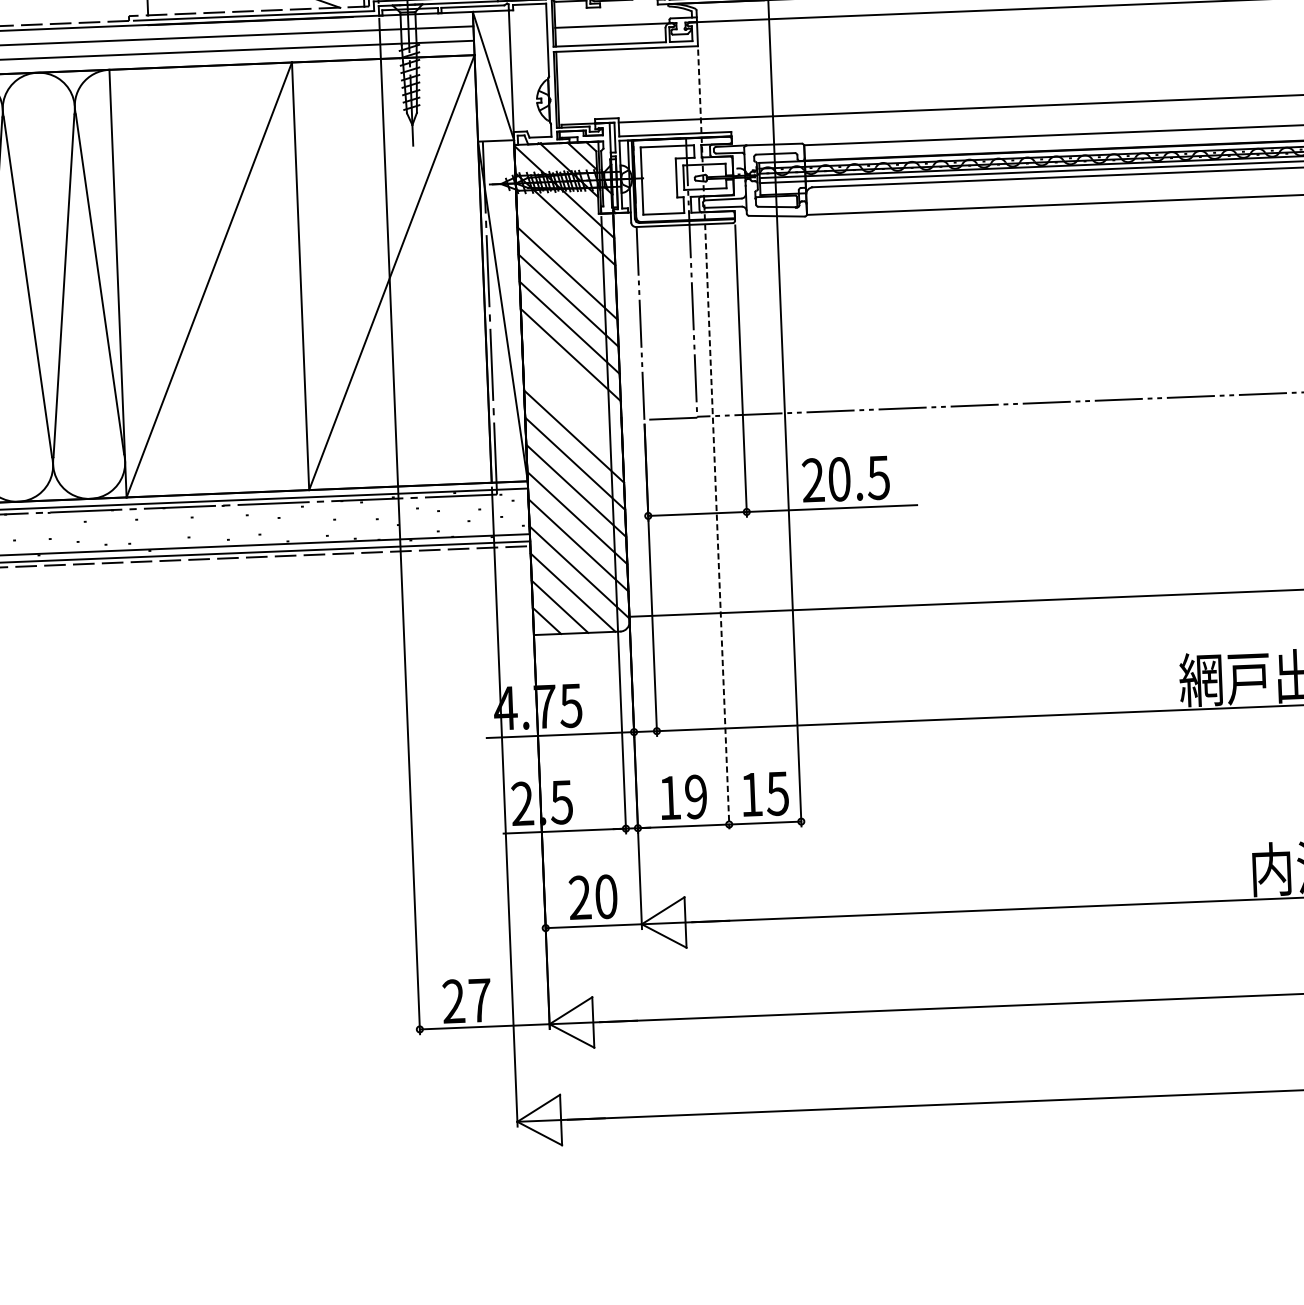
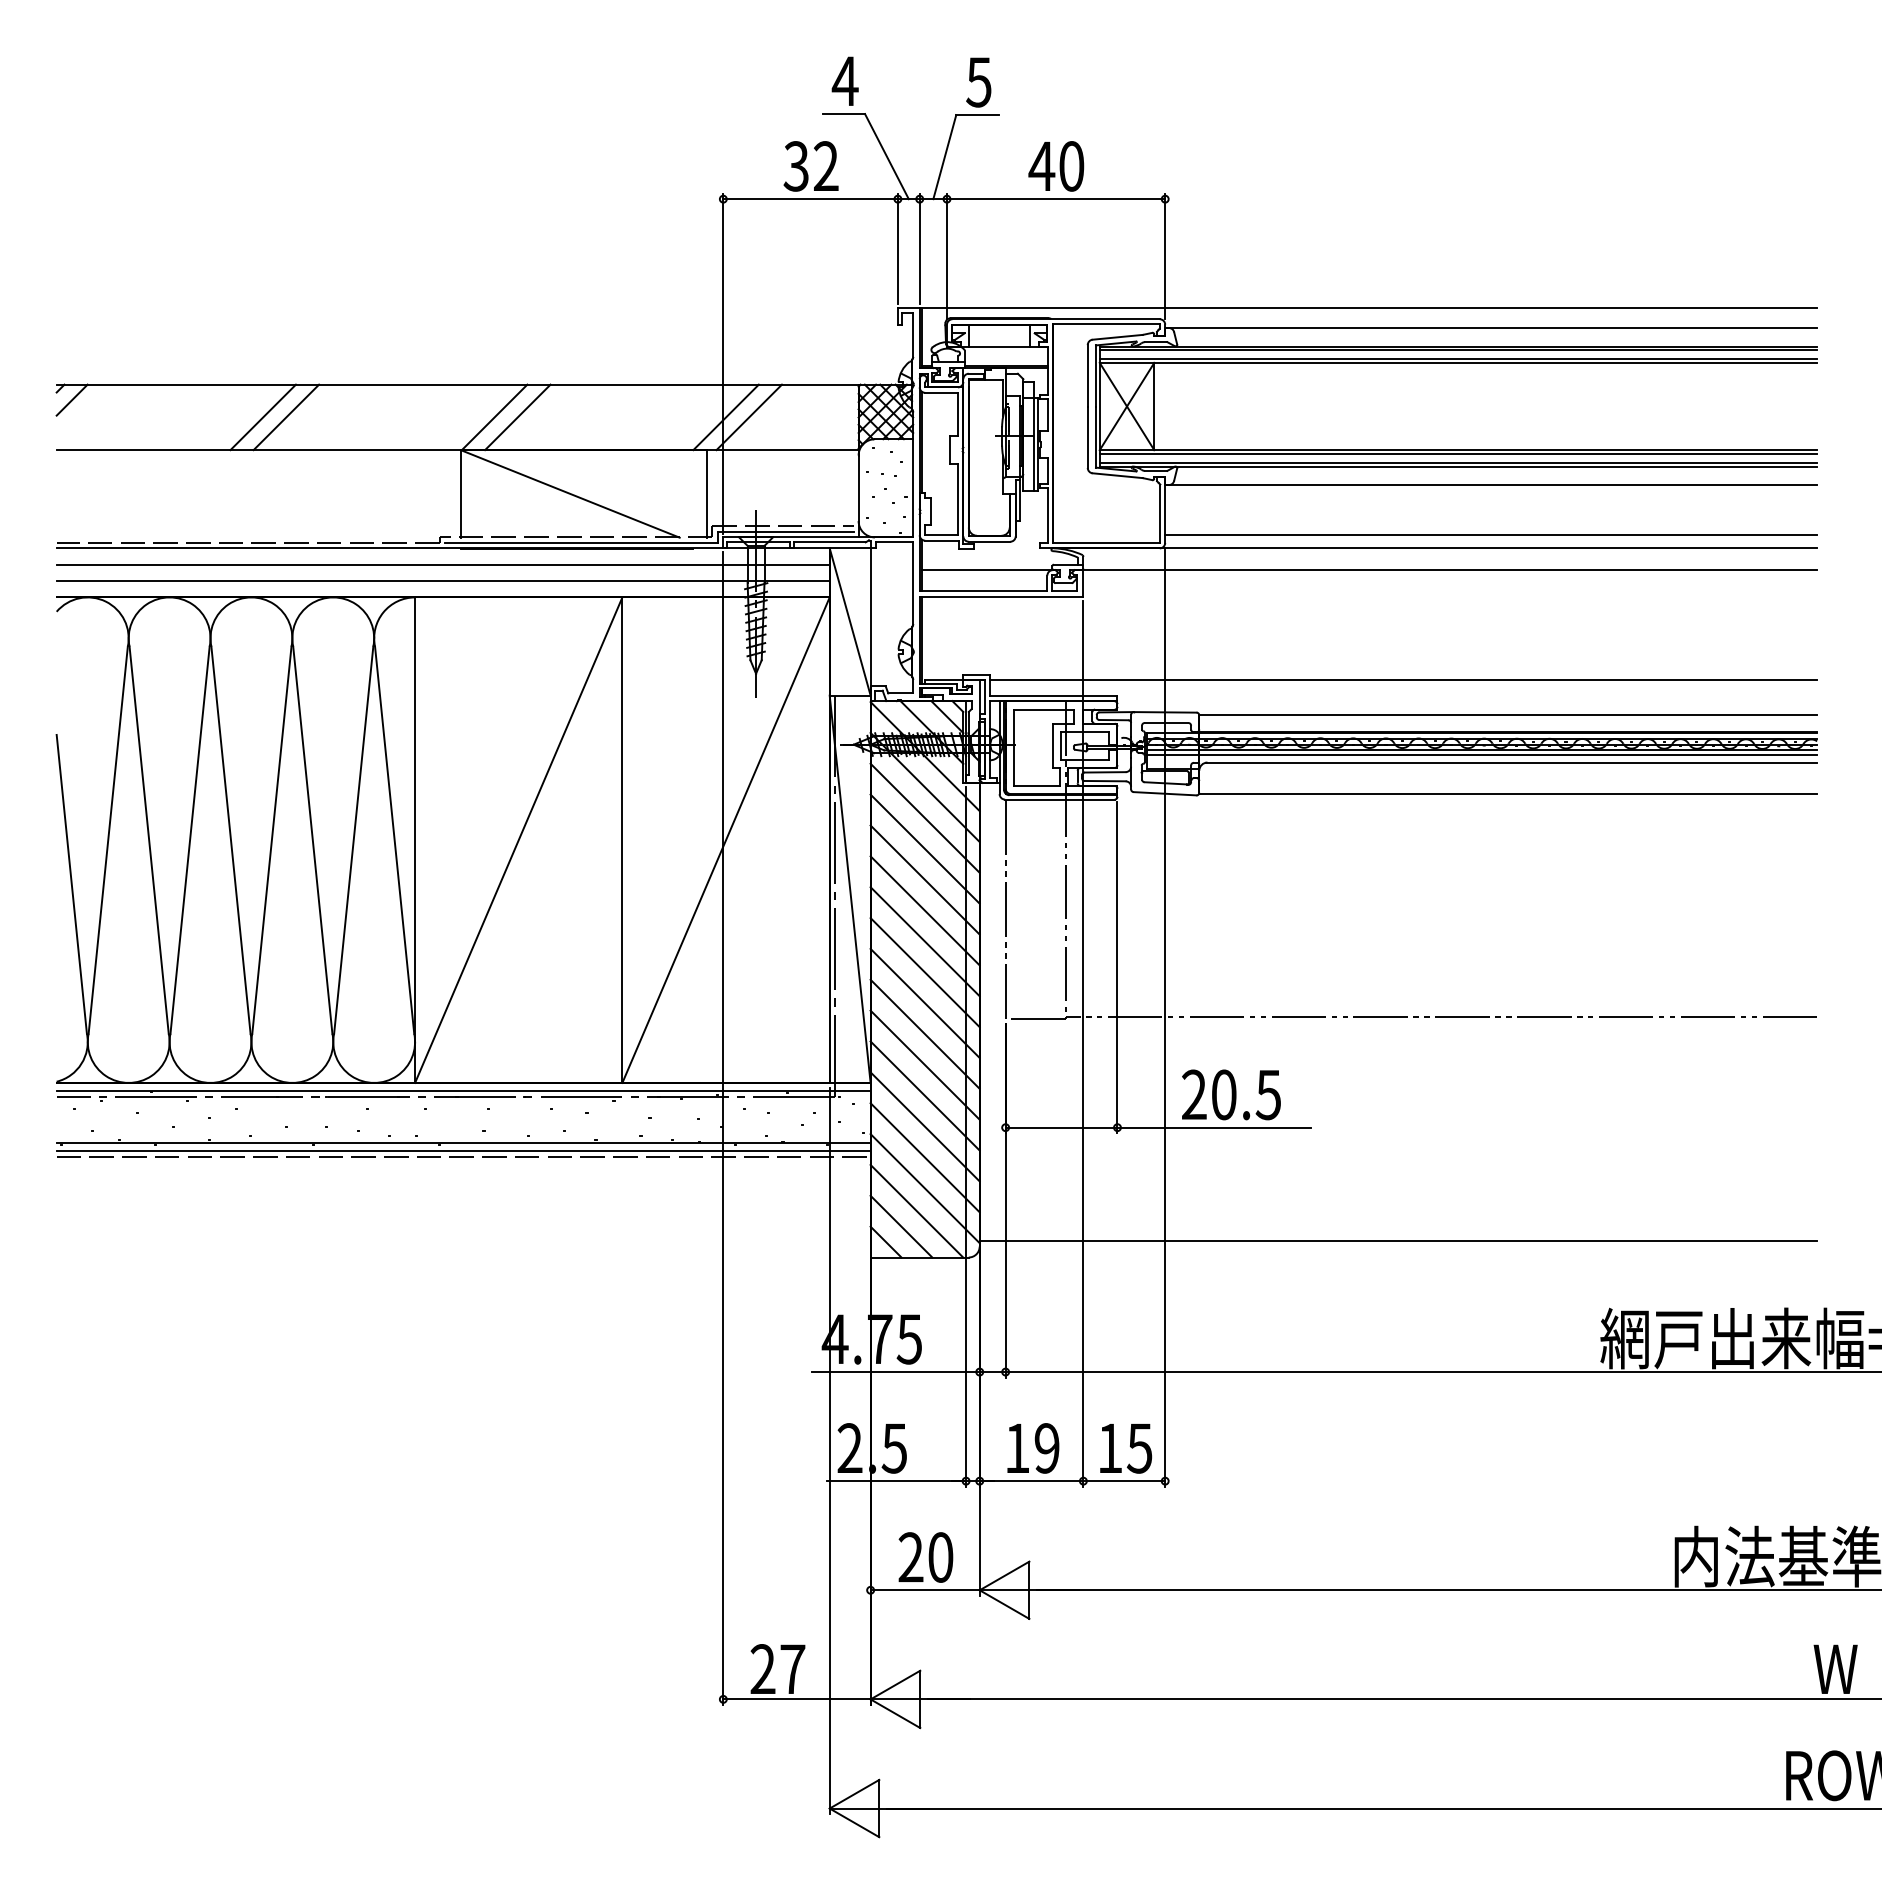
line: (565, 245) -> (924, 817), added
line: (571, 382) -> (924, 972), added
line: (572, 409) -> (924, 1003), added
line: (713, 439) -> (1083, 1043), dashed -> solid

